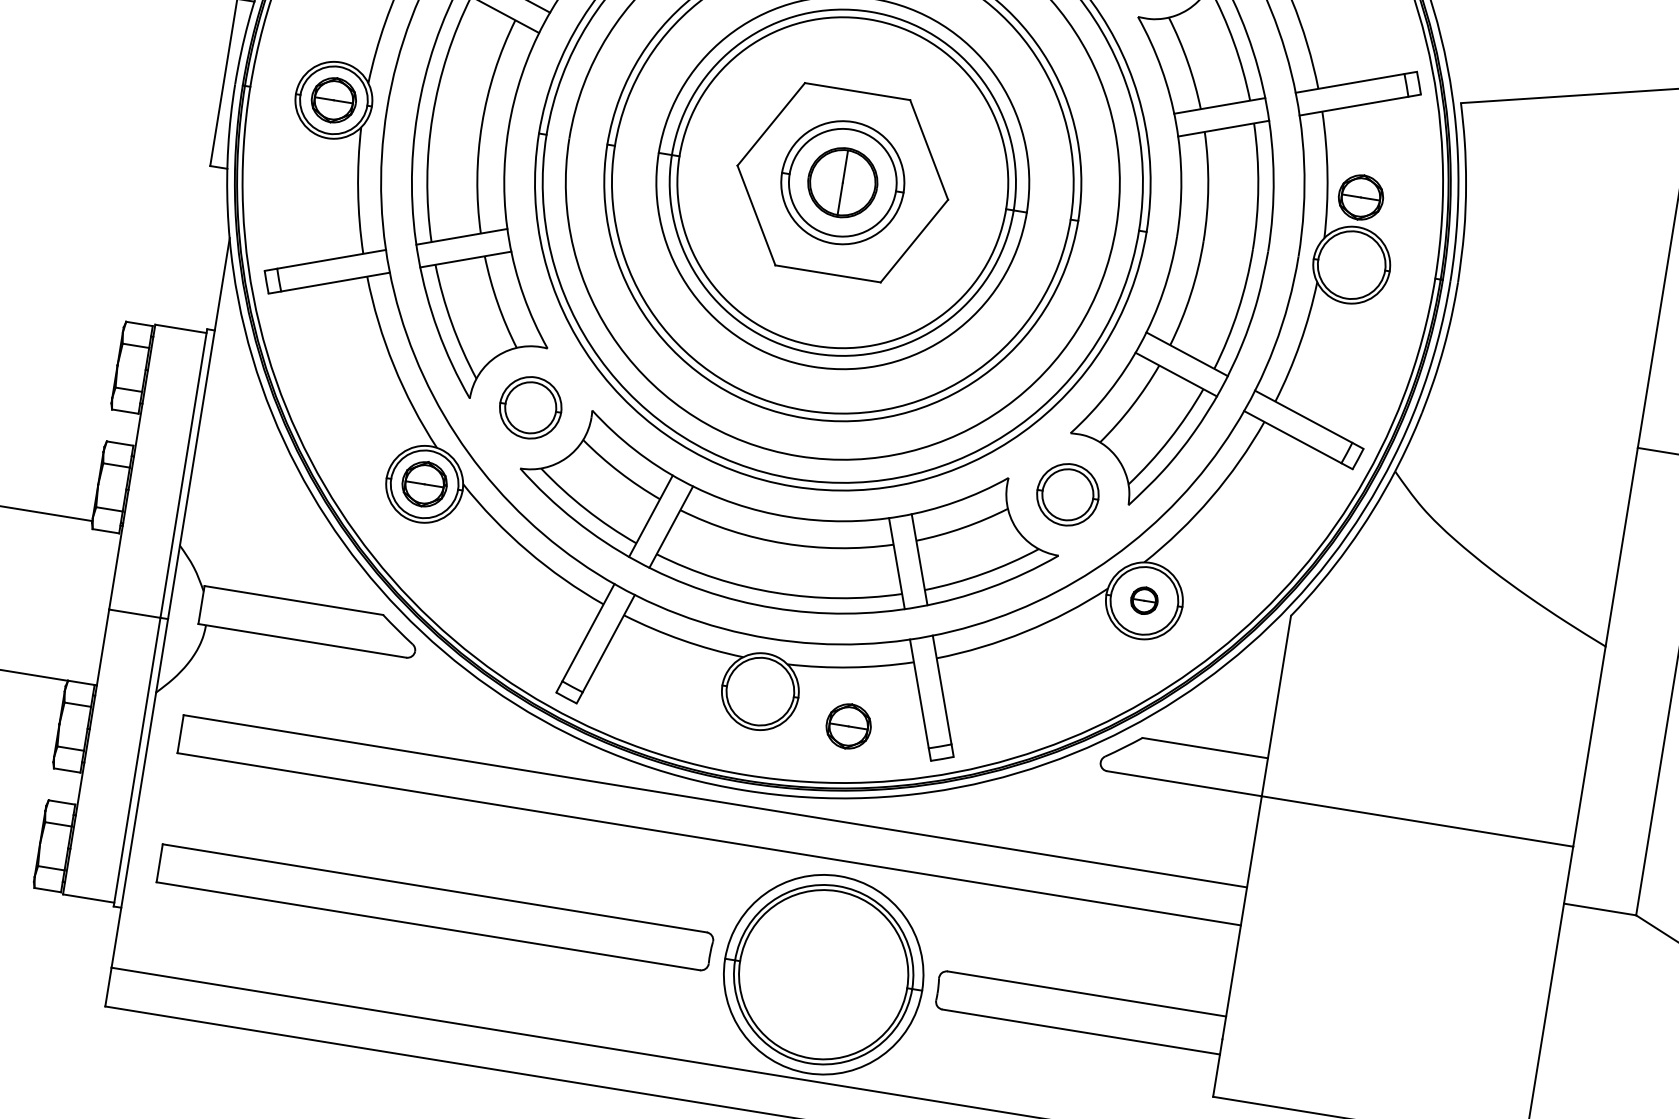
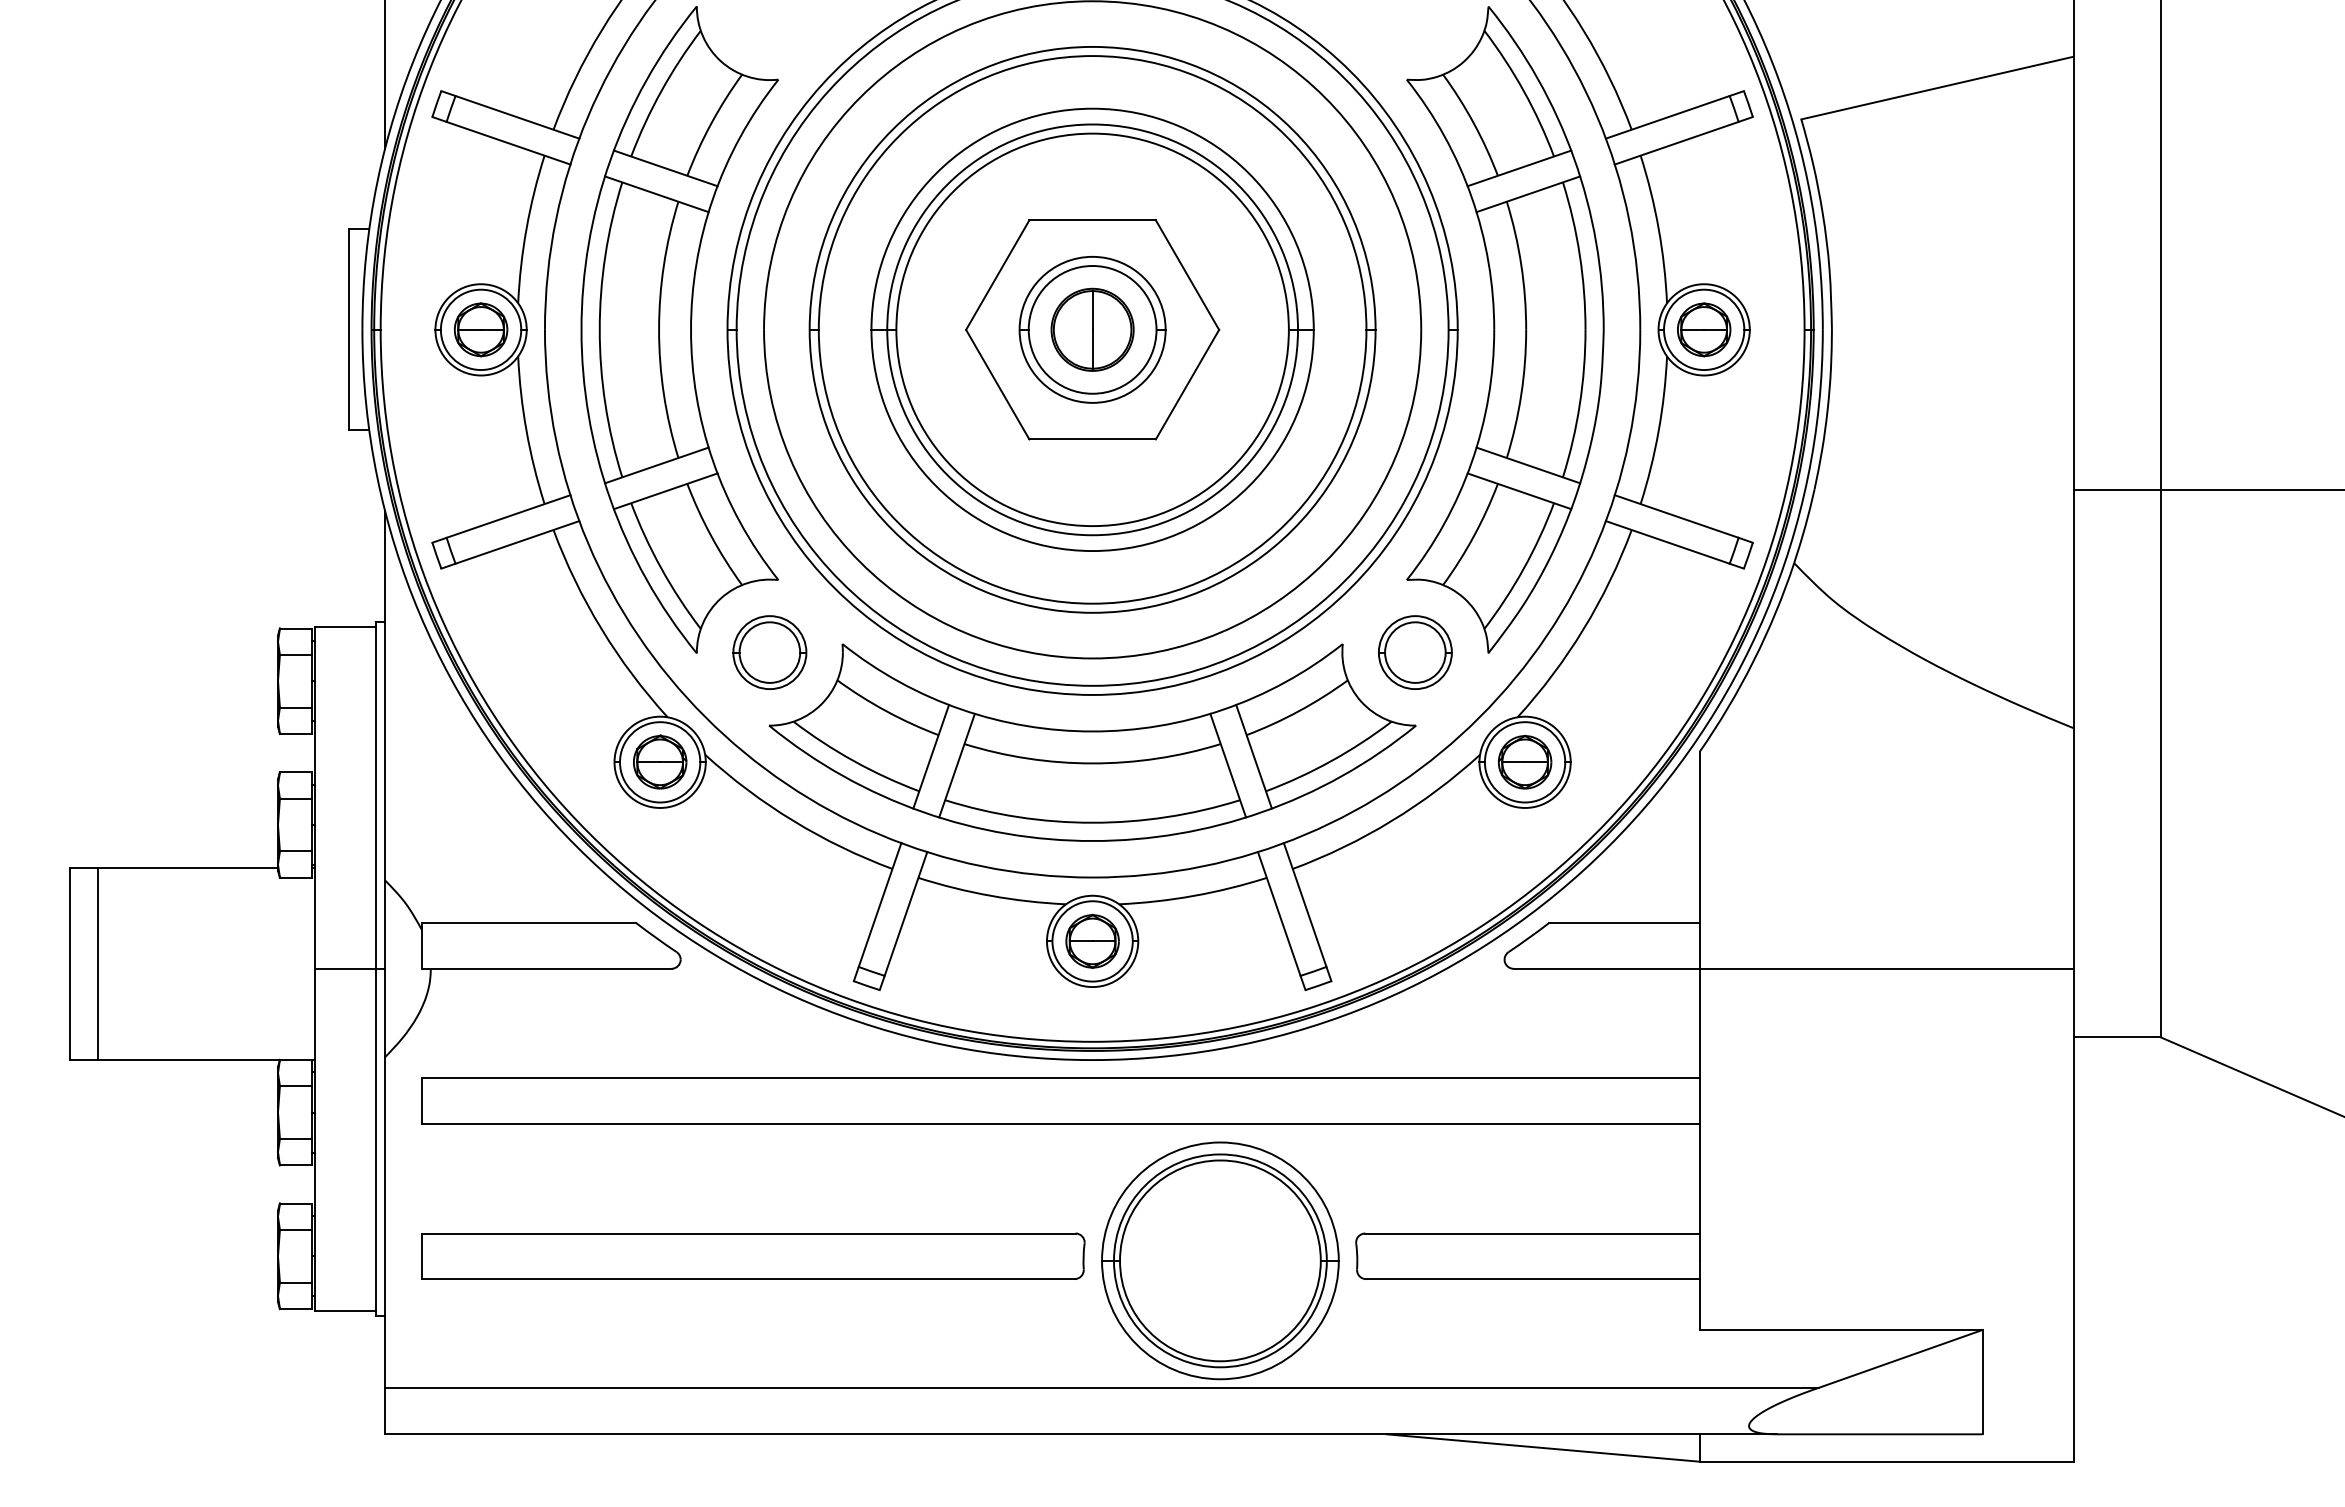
part: (1361, 197) -> (1704, 329), moved
part: (1144, 600) -> (1524, 761), size x1.67
part: (848, 725) -> (1092, 940), moved

